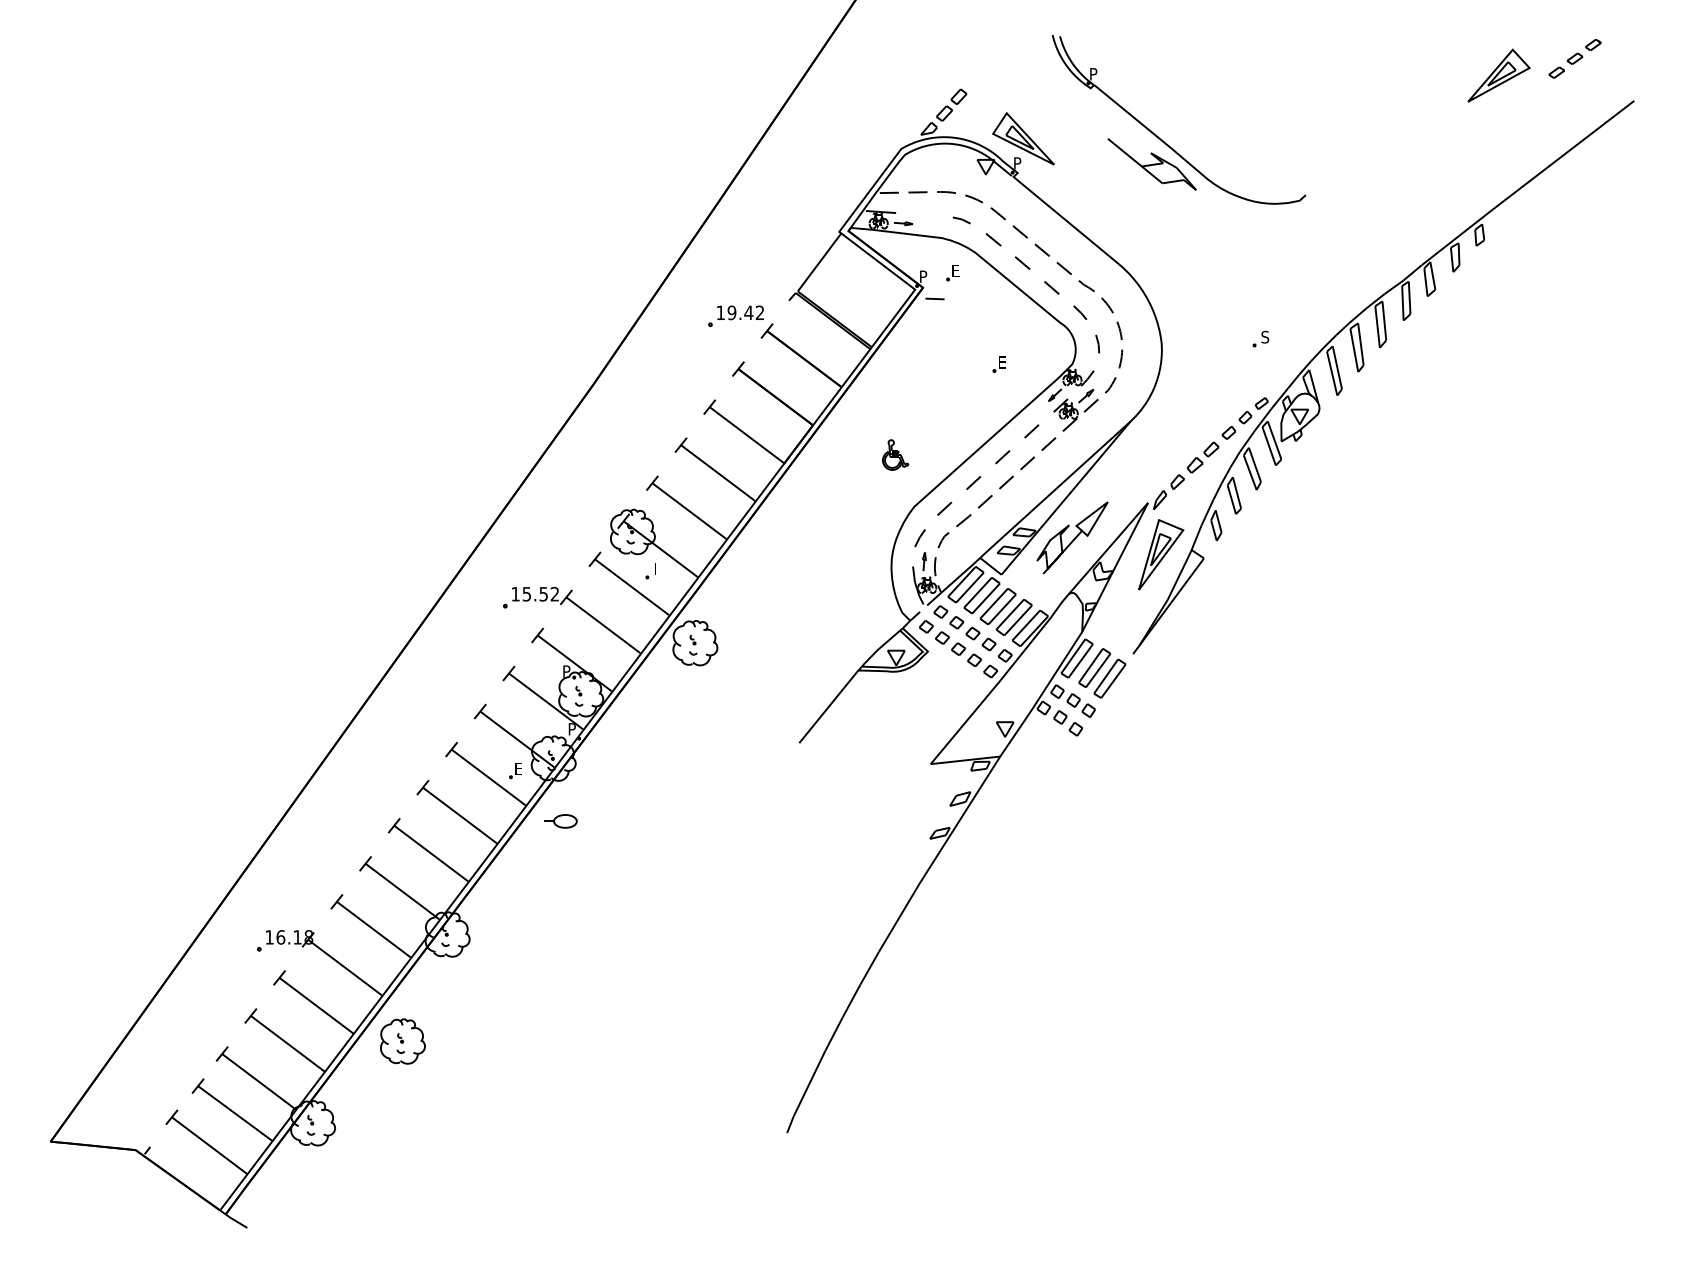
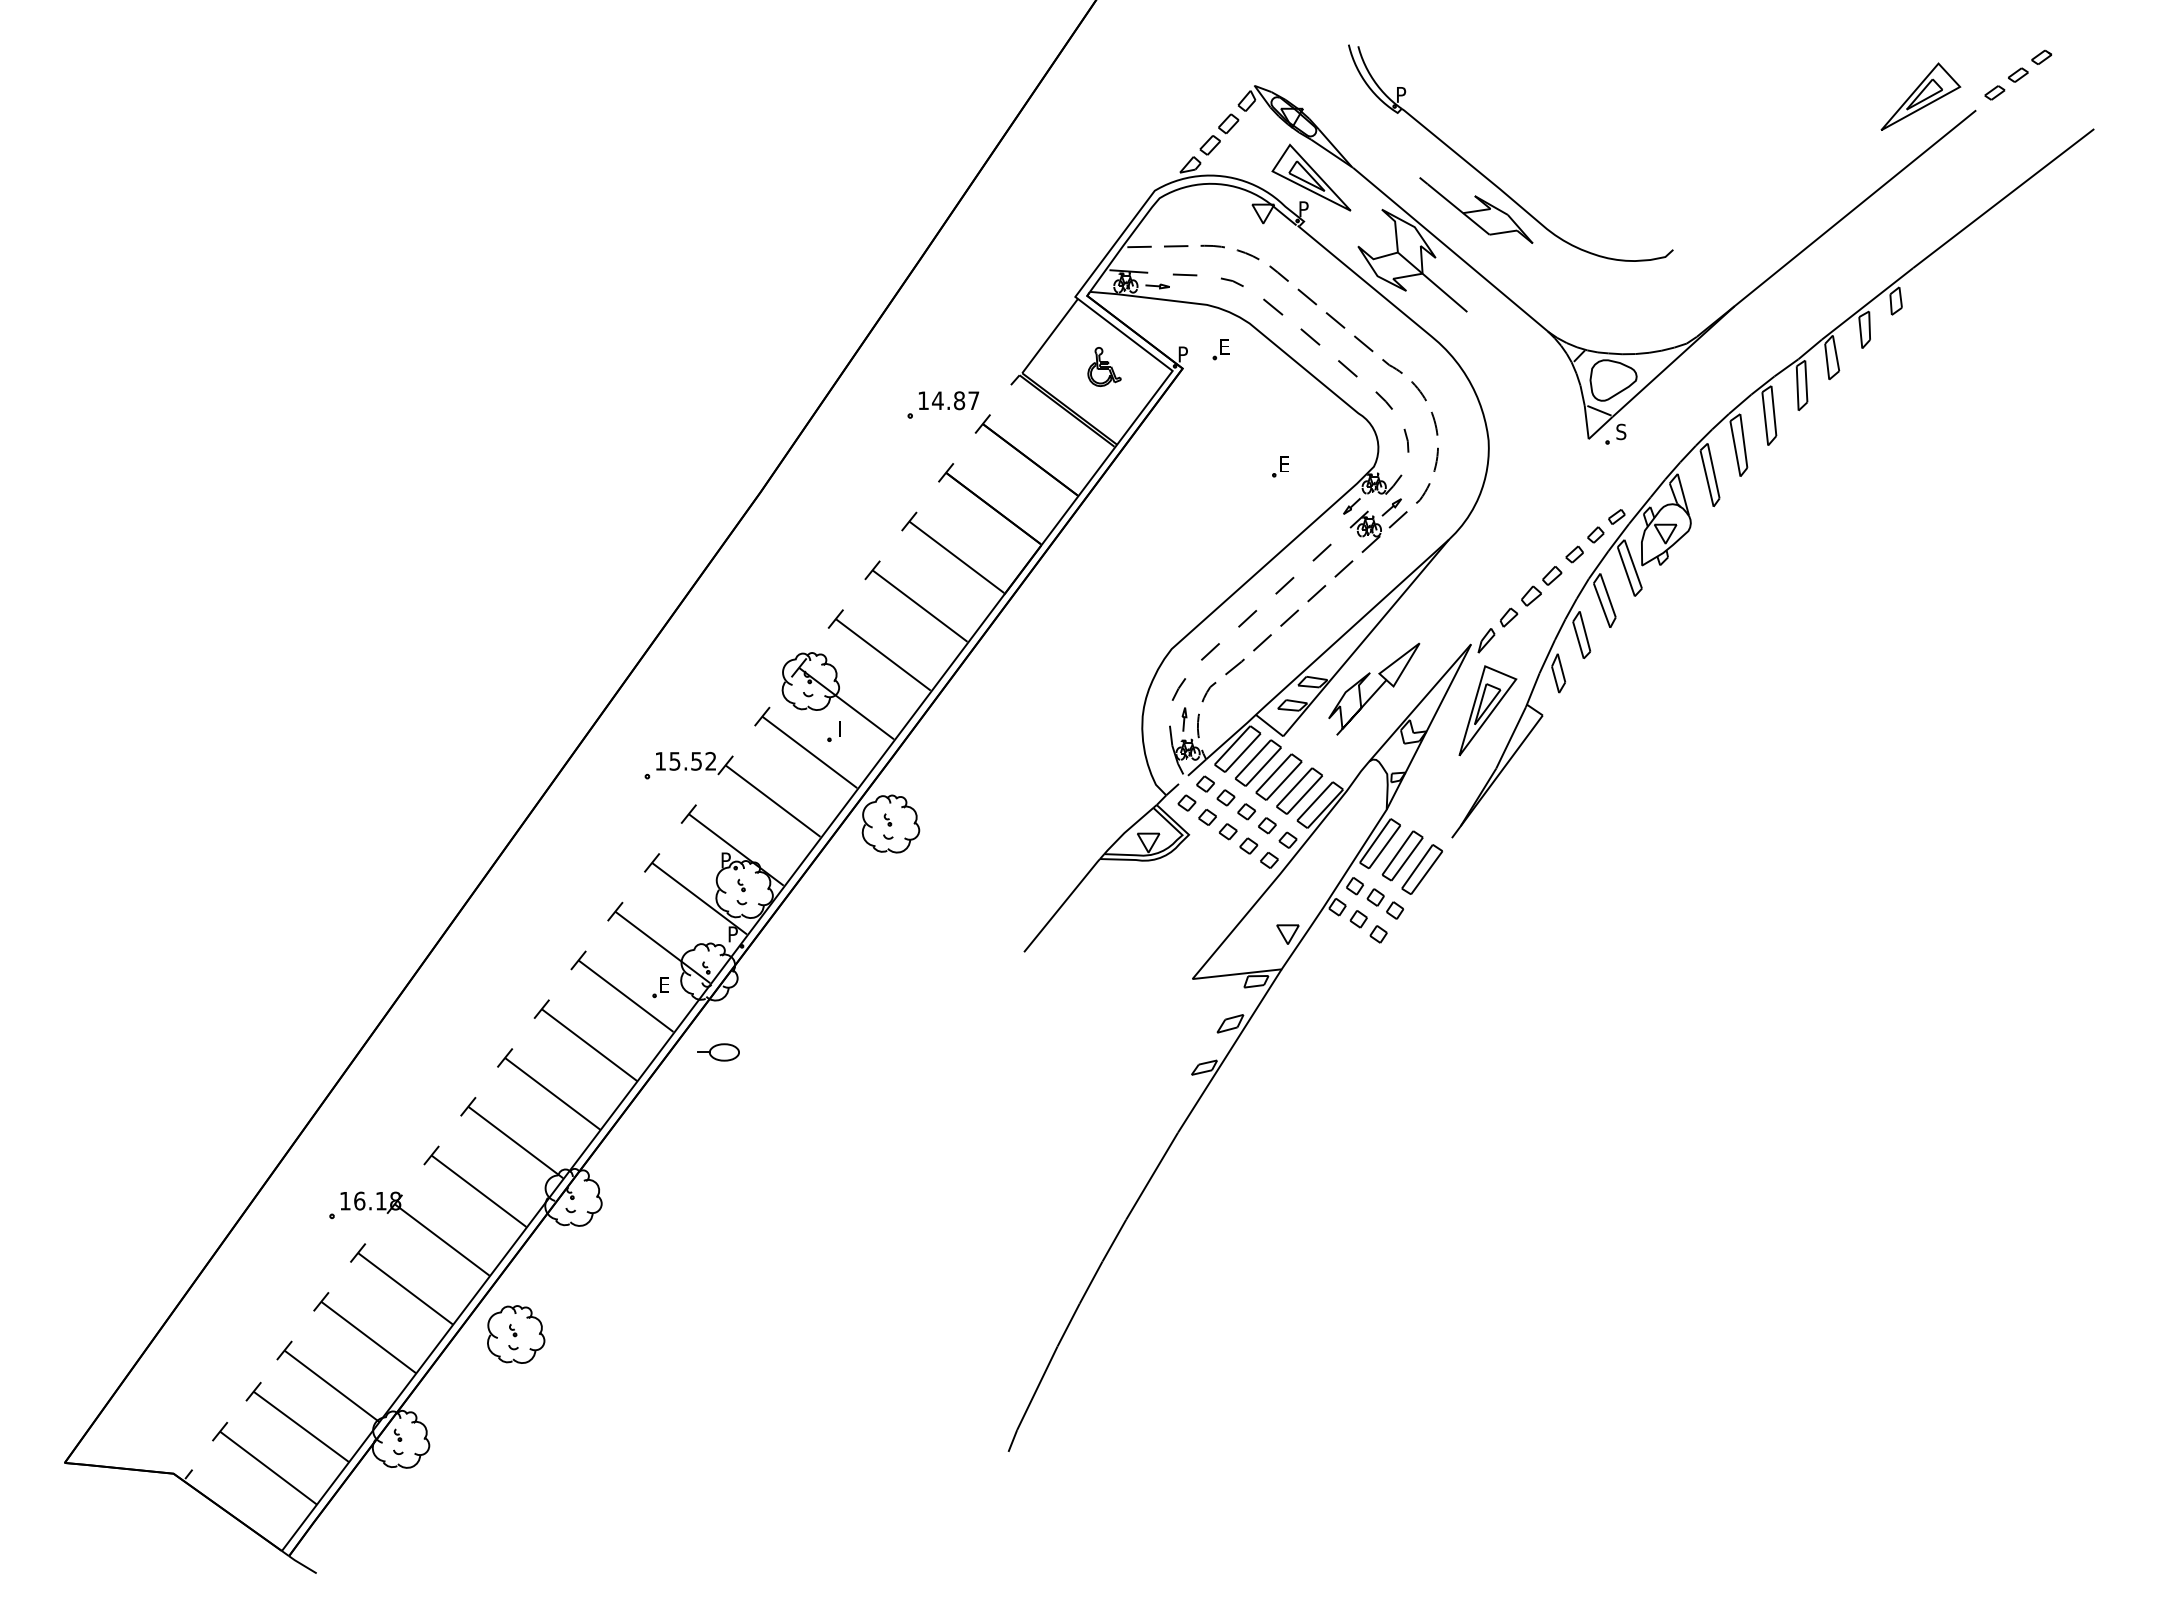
part: (1227, 268) -> (1573, 344), added
line: (934, 298) -> (1184, 274), moved
text: (745, 312) -> (955, 400), 19.42 -> 14.87
part: (895, 454) -> (1104, 366), moved

